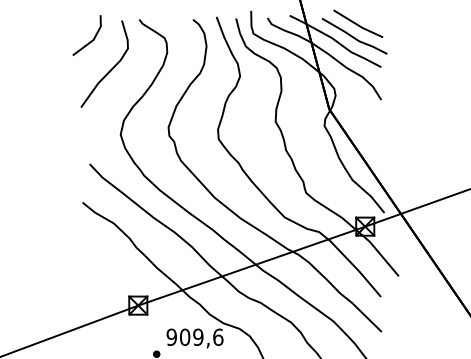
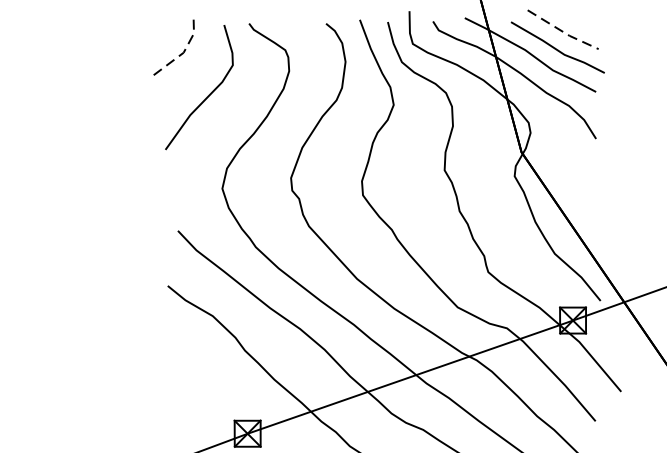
line: (358, 25) -> (563, 32), solid -> dashed
line: (94, 39) -> (184, 52), solid -> dashed

